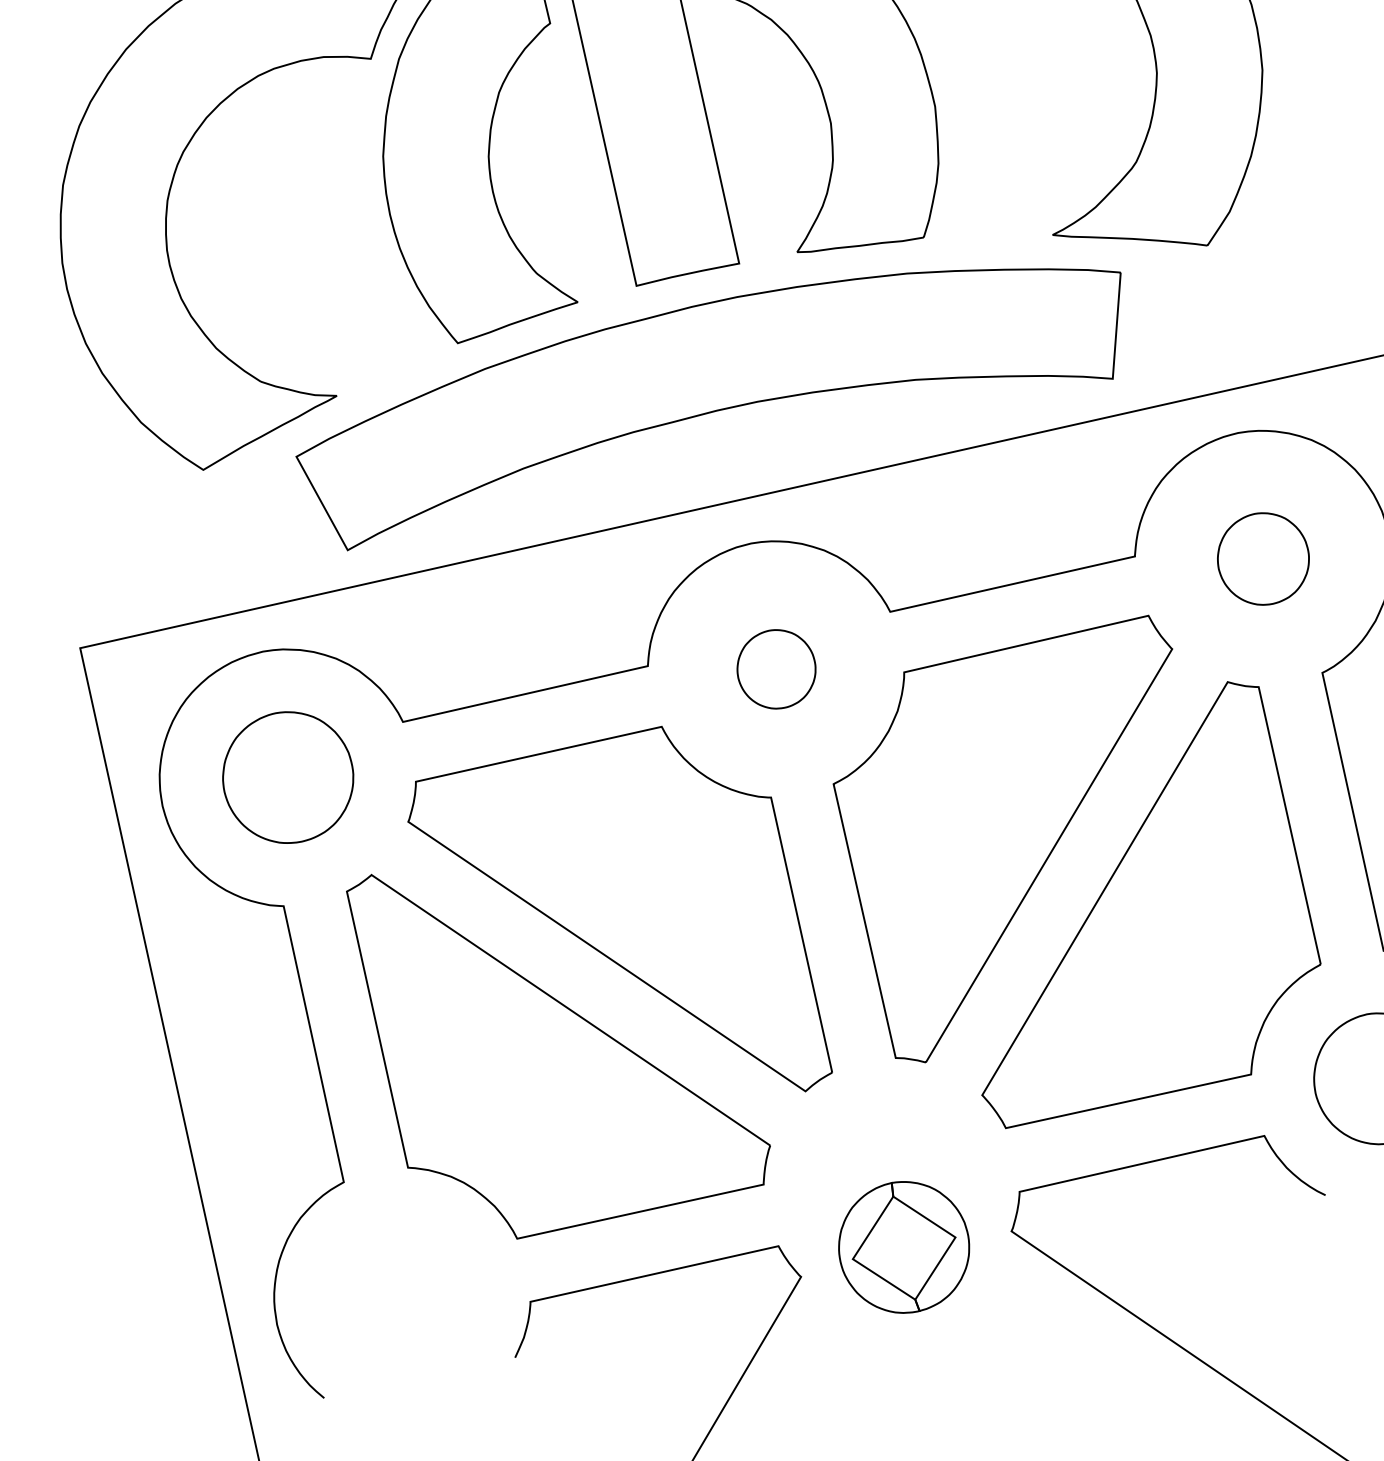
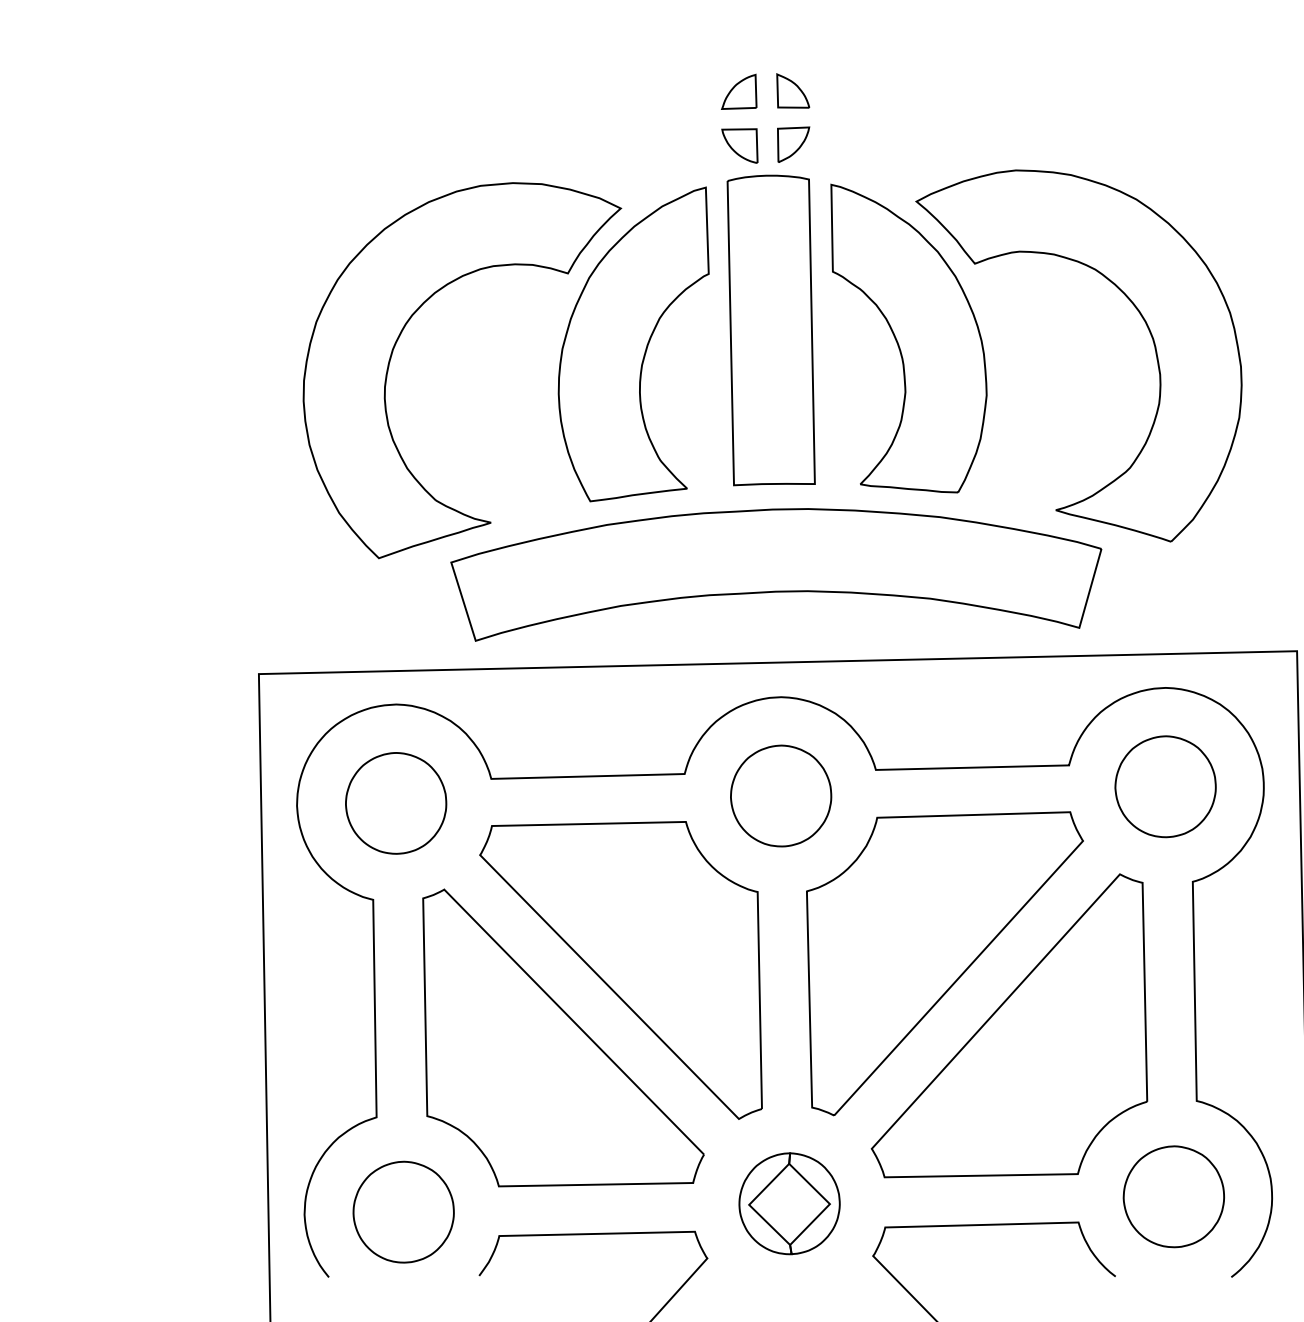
part: (1263, 558) -> (1165, 786), size x1.43
part: (776, 668) -> (781, 795), size x1.67
part: (903, 1247) -> (789, 1203), moved
part: (402, 1295) -> (403, 1211), added

